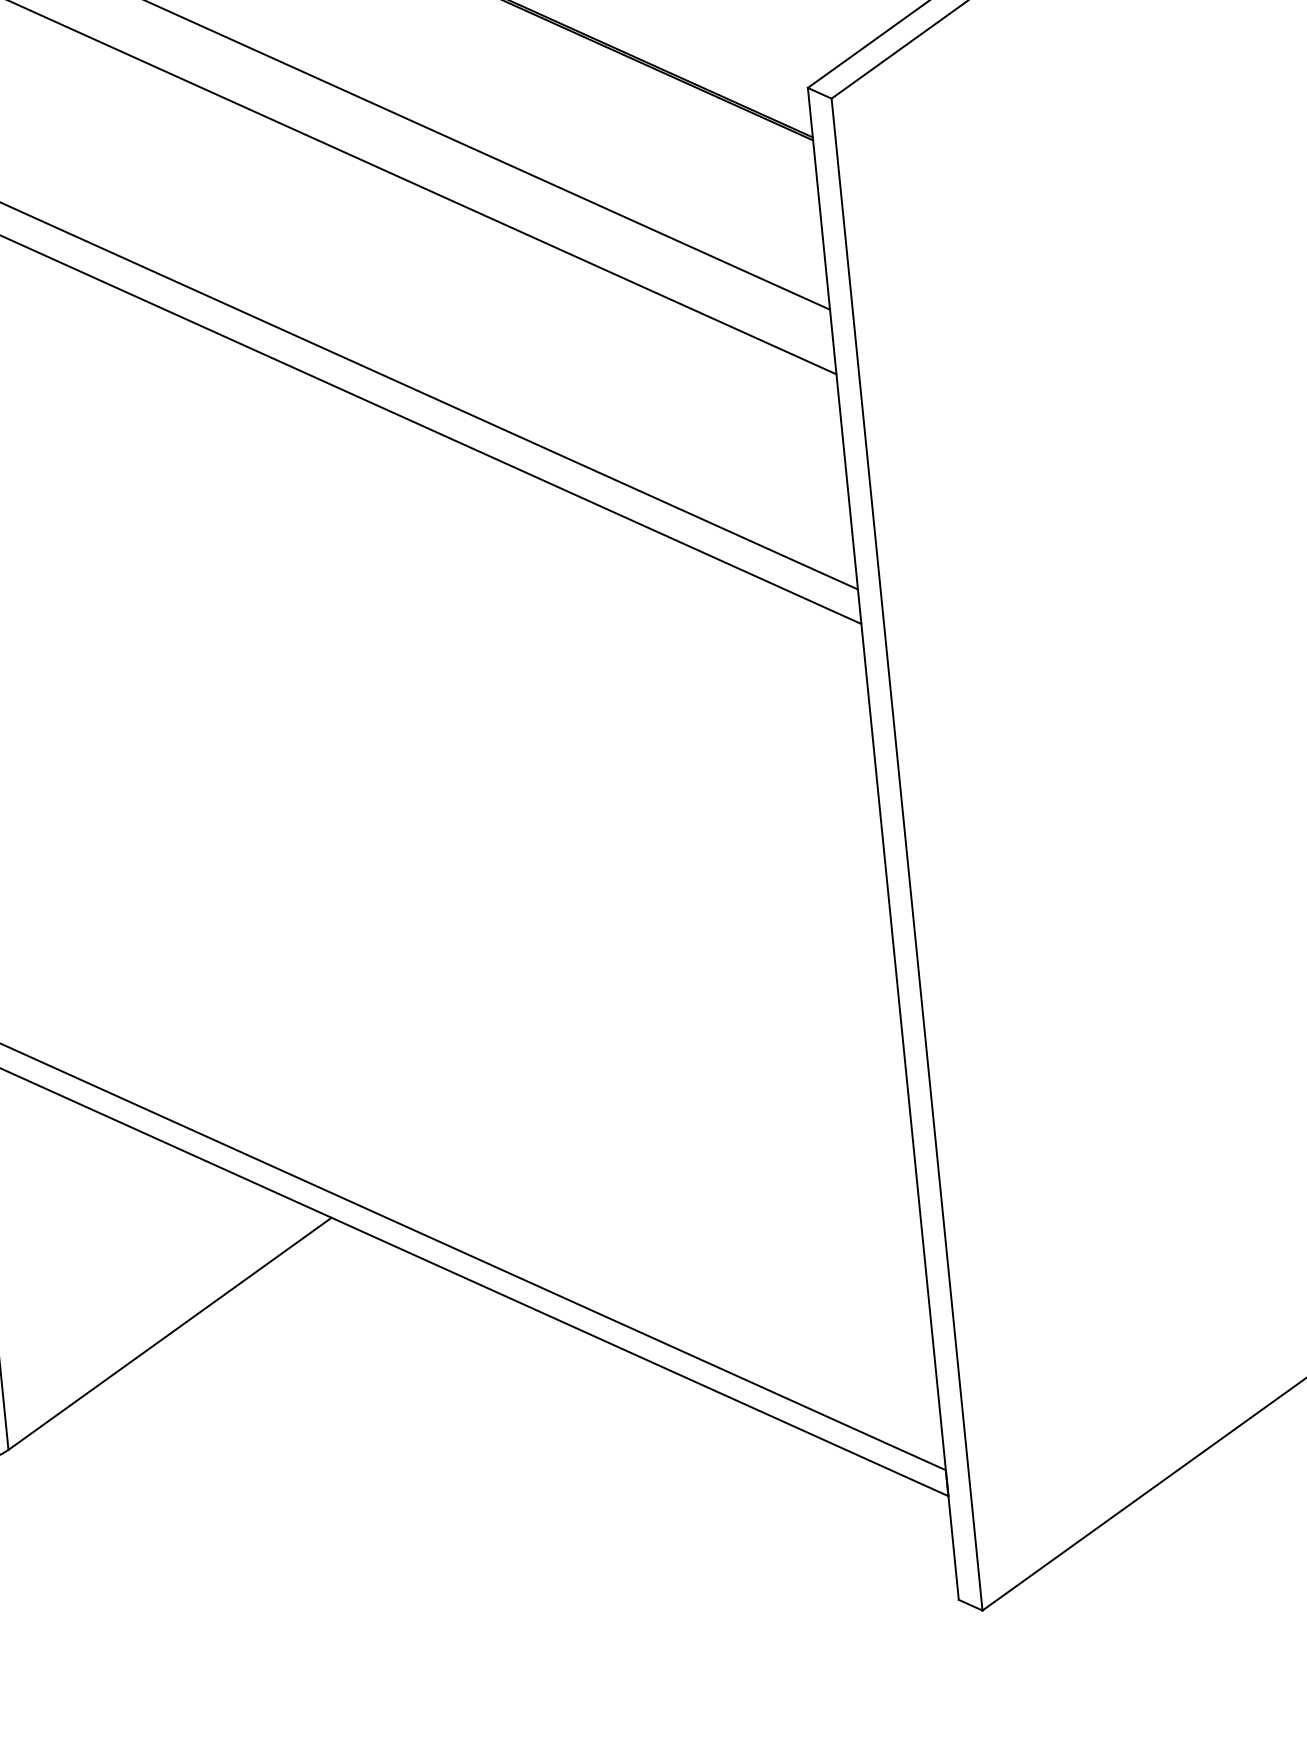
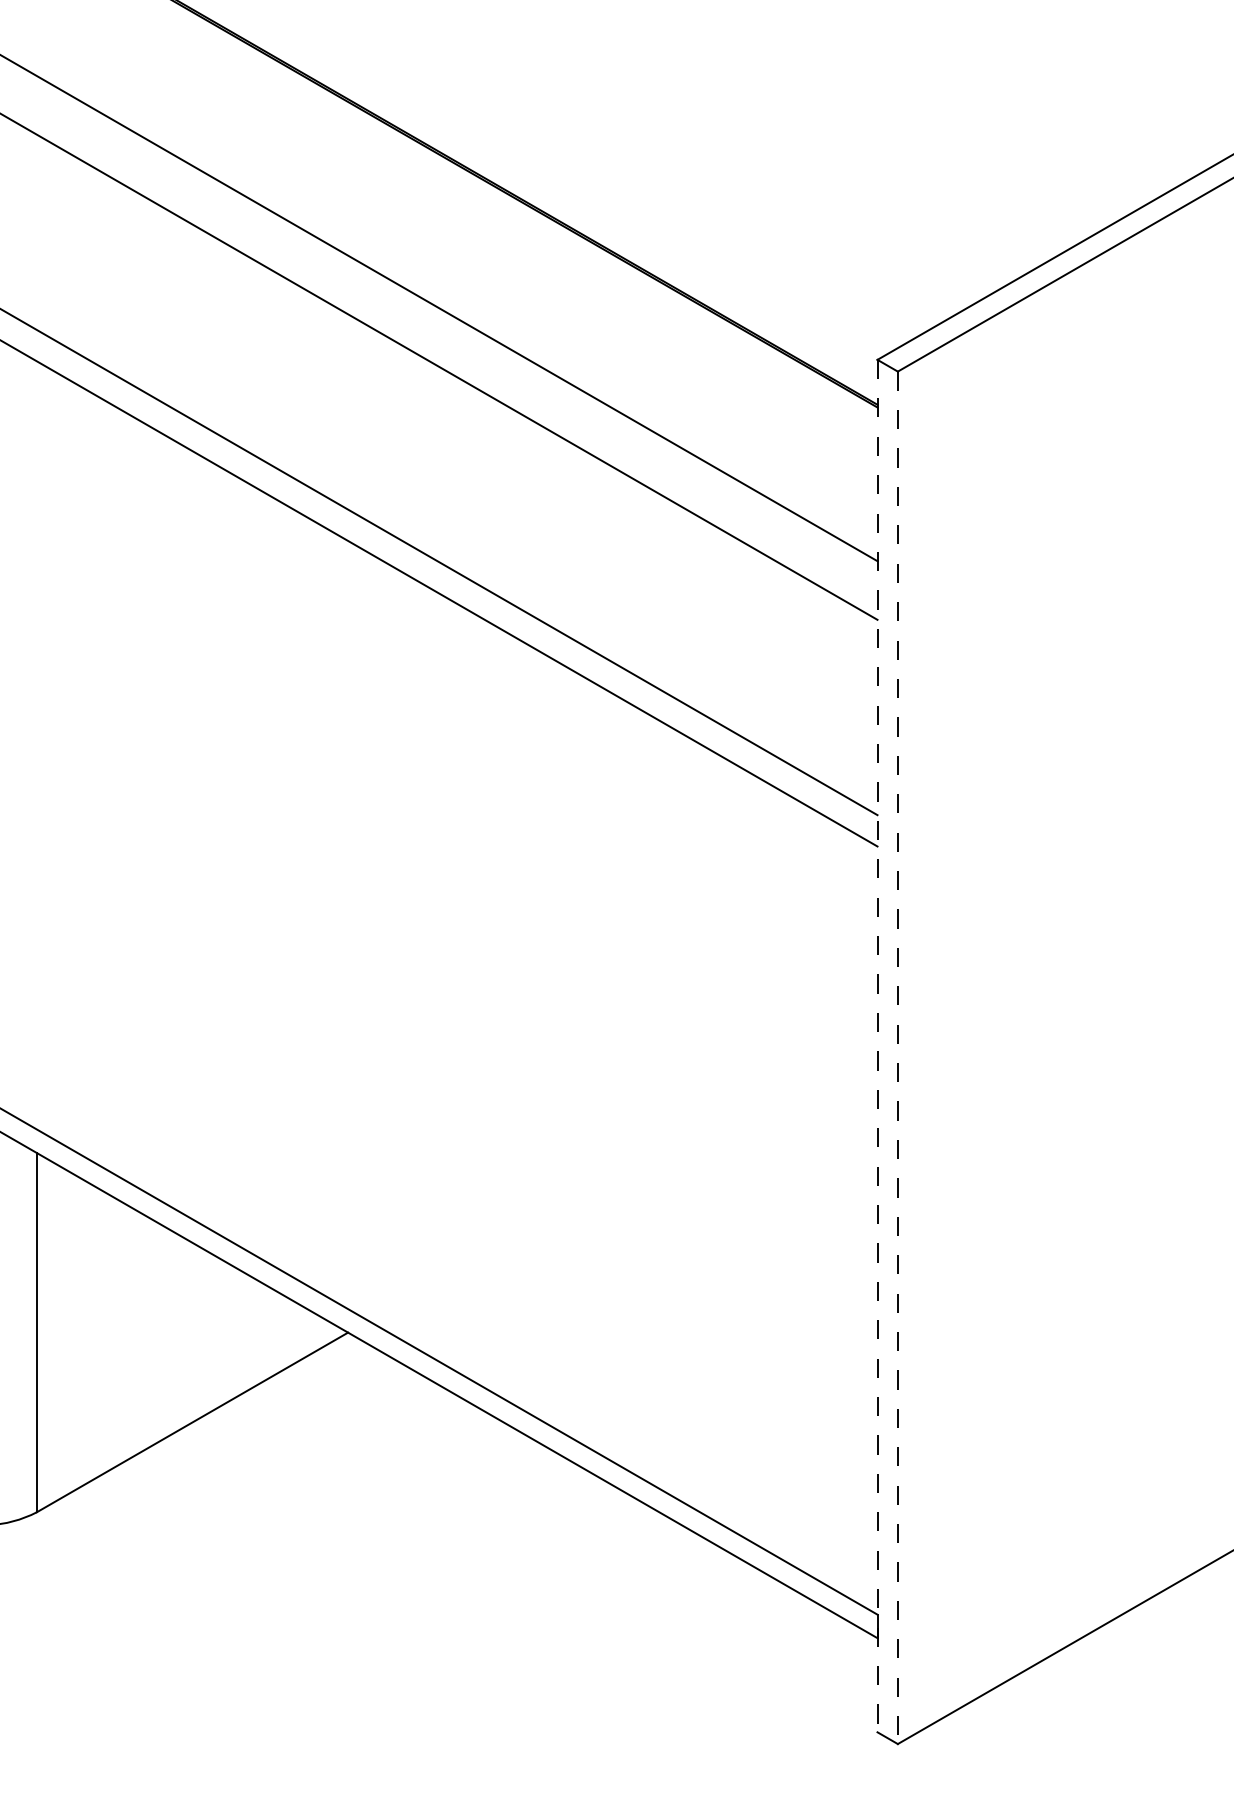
line: (883, 844) -> (877, 1046), solid -> dashed
line: (906, 855) -> (897, 1058), solid -> dashed

